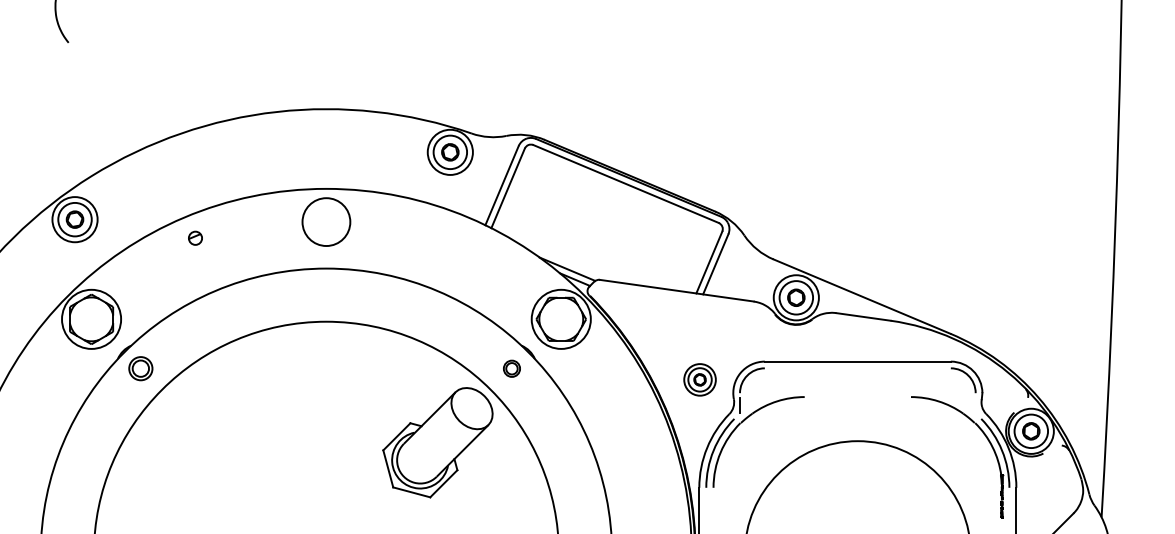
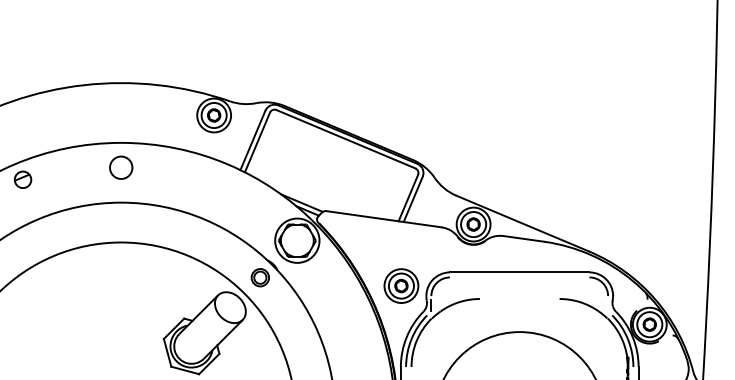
circle: (326, 222) -> (121, 168), size x0.62
part: (195, 238) -> (23, 180), size x1.67
part: (511, 368) -> (260, 277), size x1.43
part: (699, 379) -> (400, 285), size x1.43

